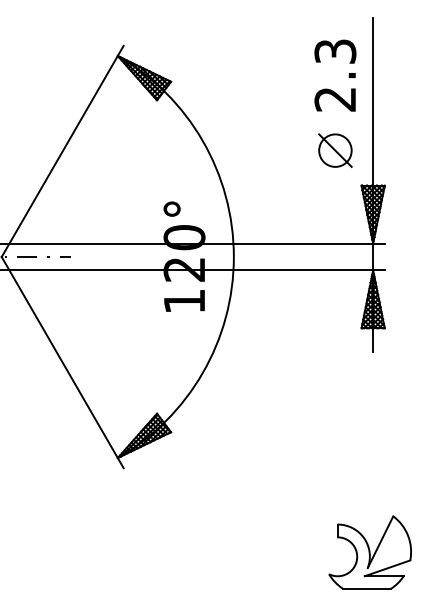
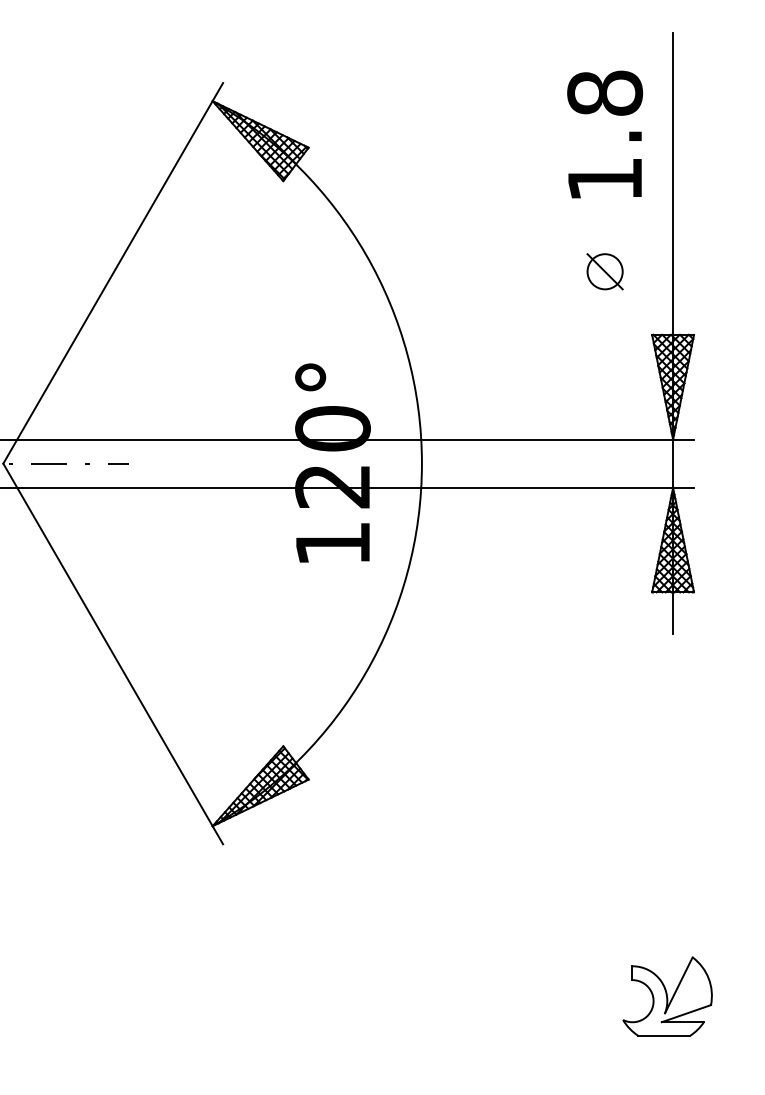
text: (335, 75) -> (605, 136), 2.3 -> 1.8
part: (335, 150) -> (605, 271), size x0.6
part: (369, 552) -> (666, 996), size x0.6

